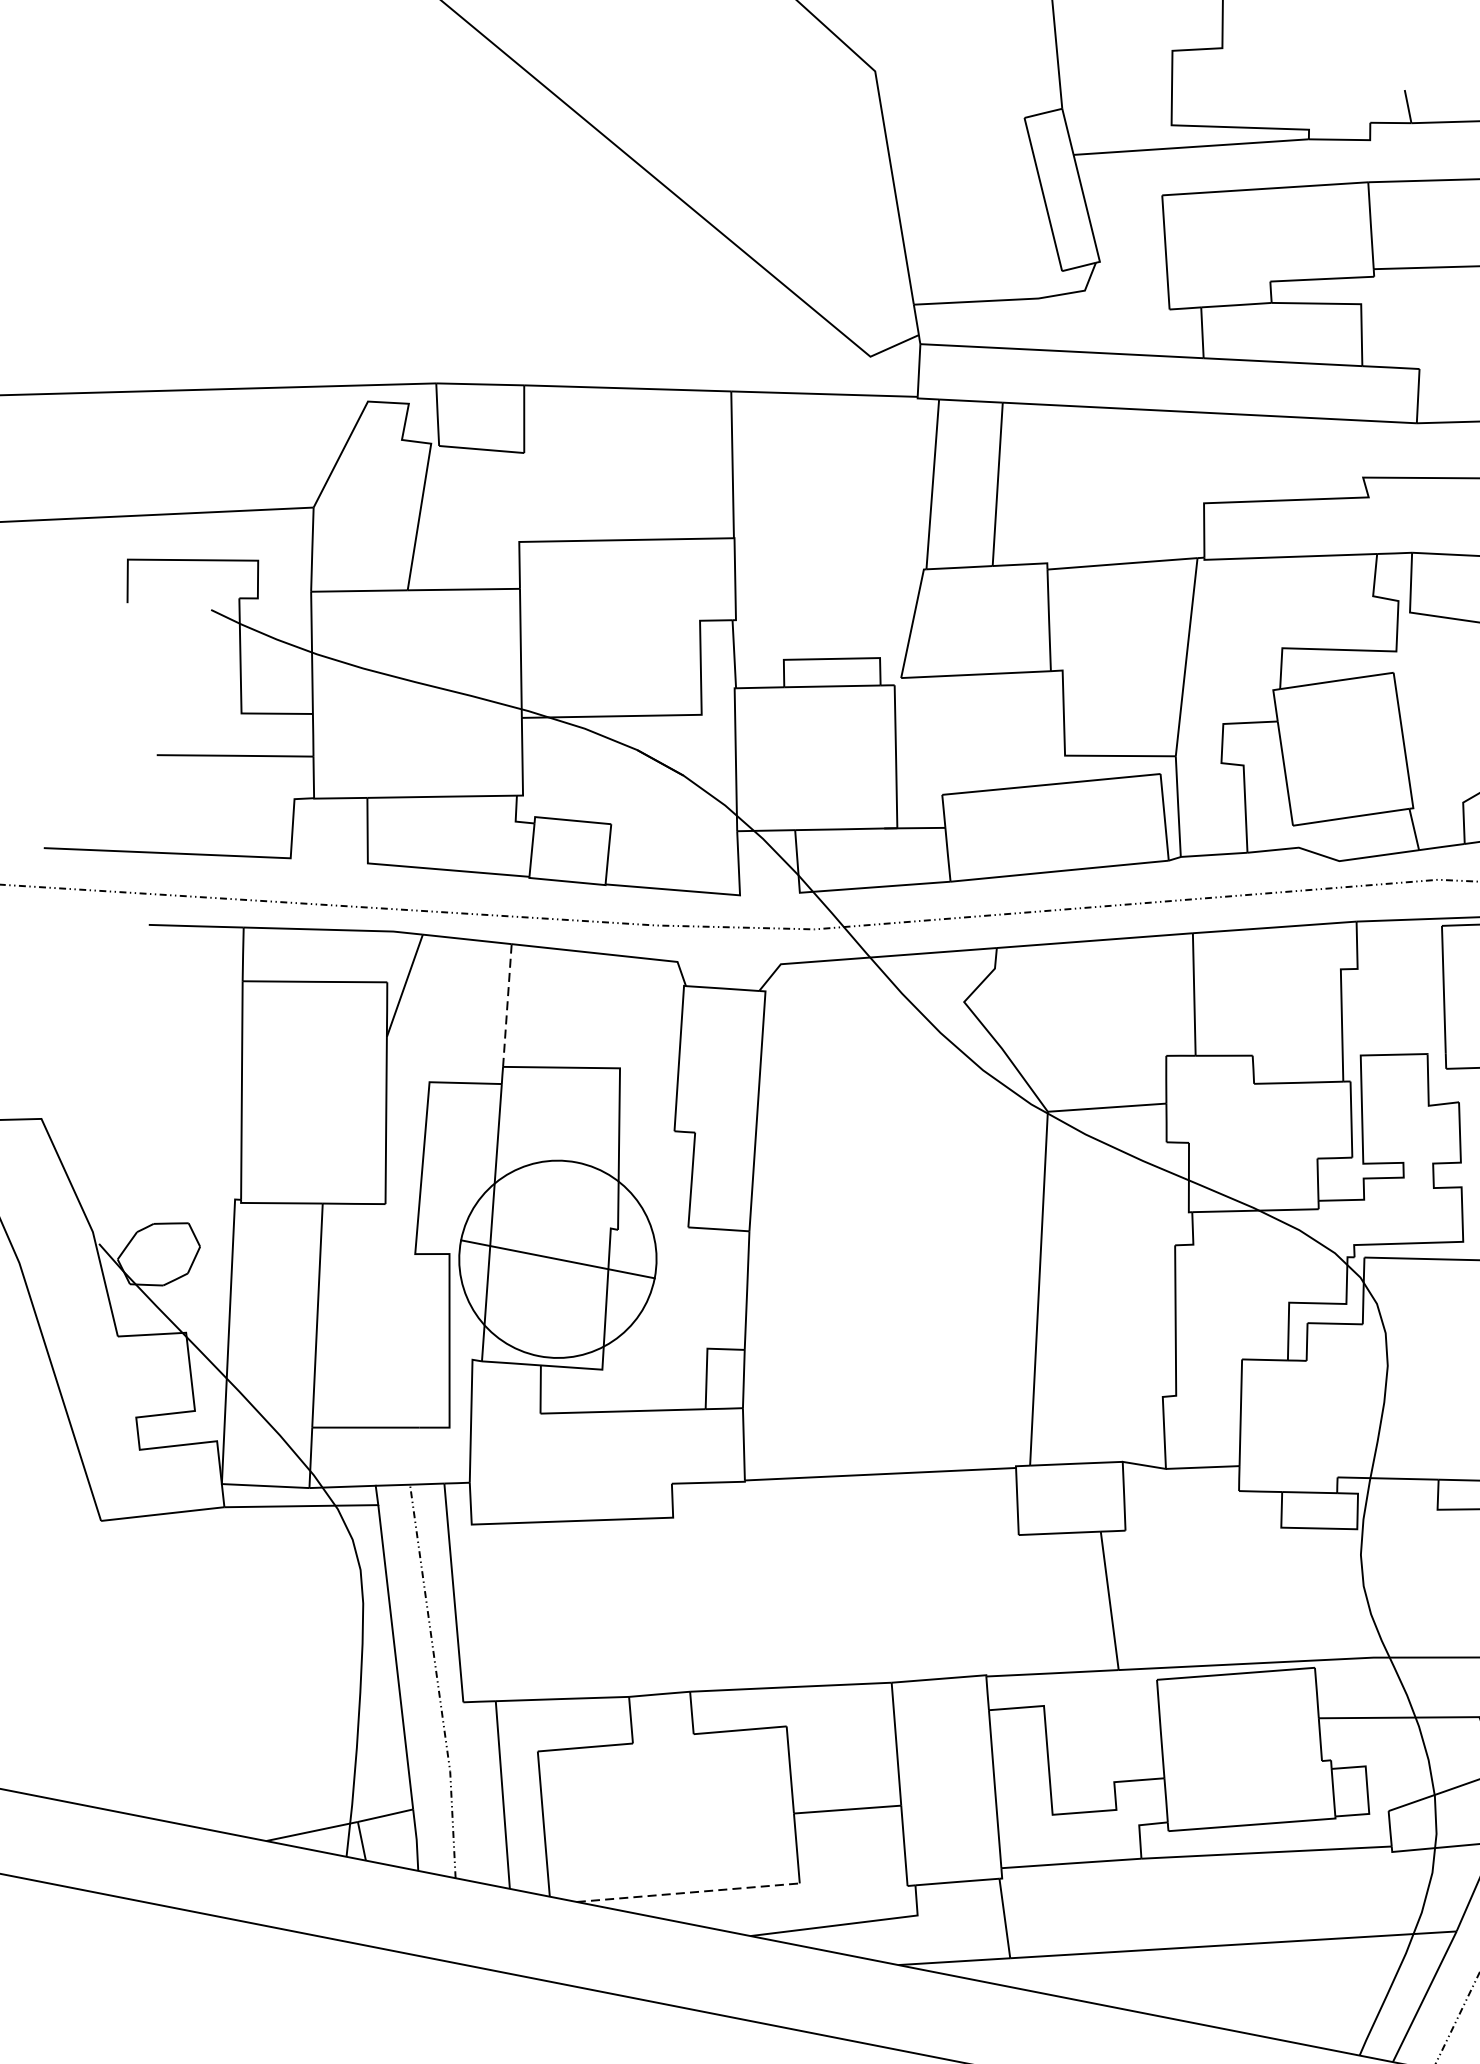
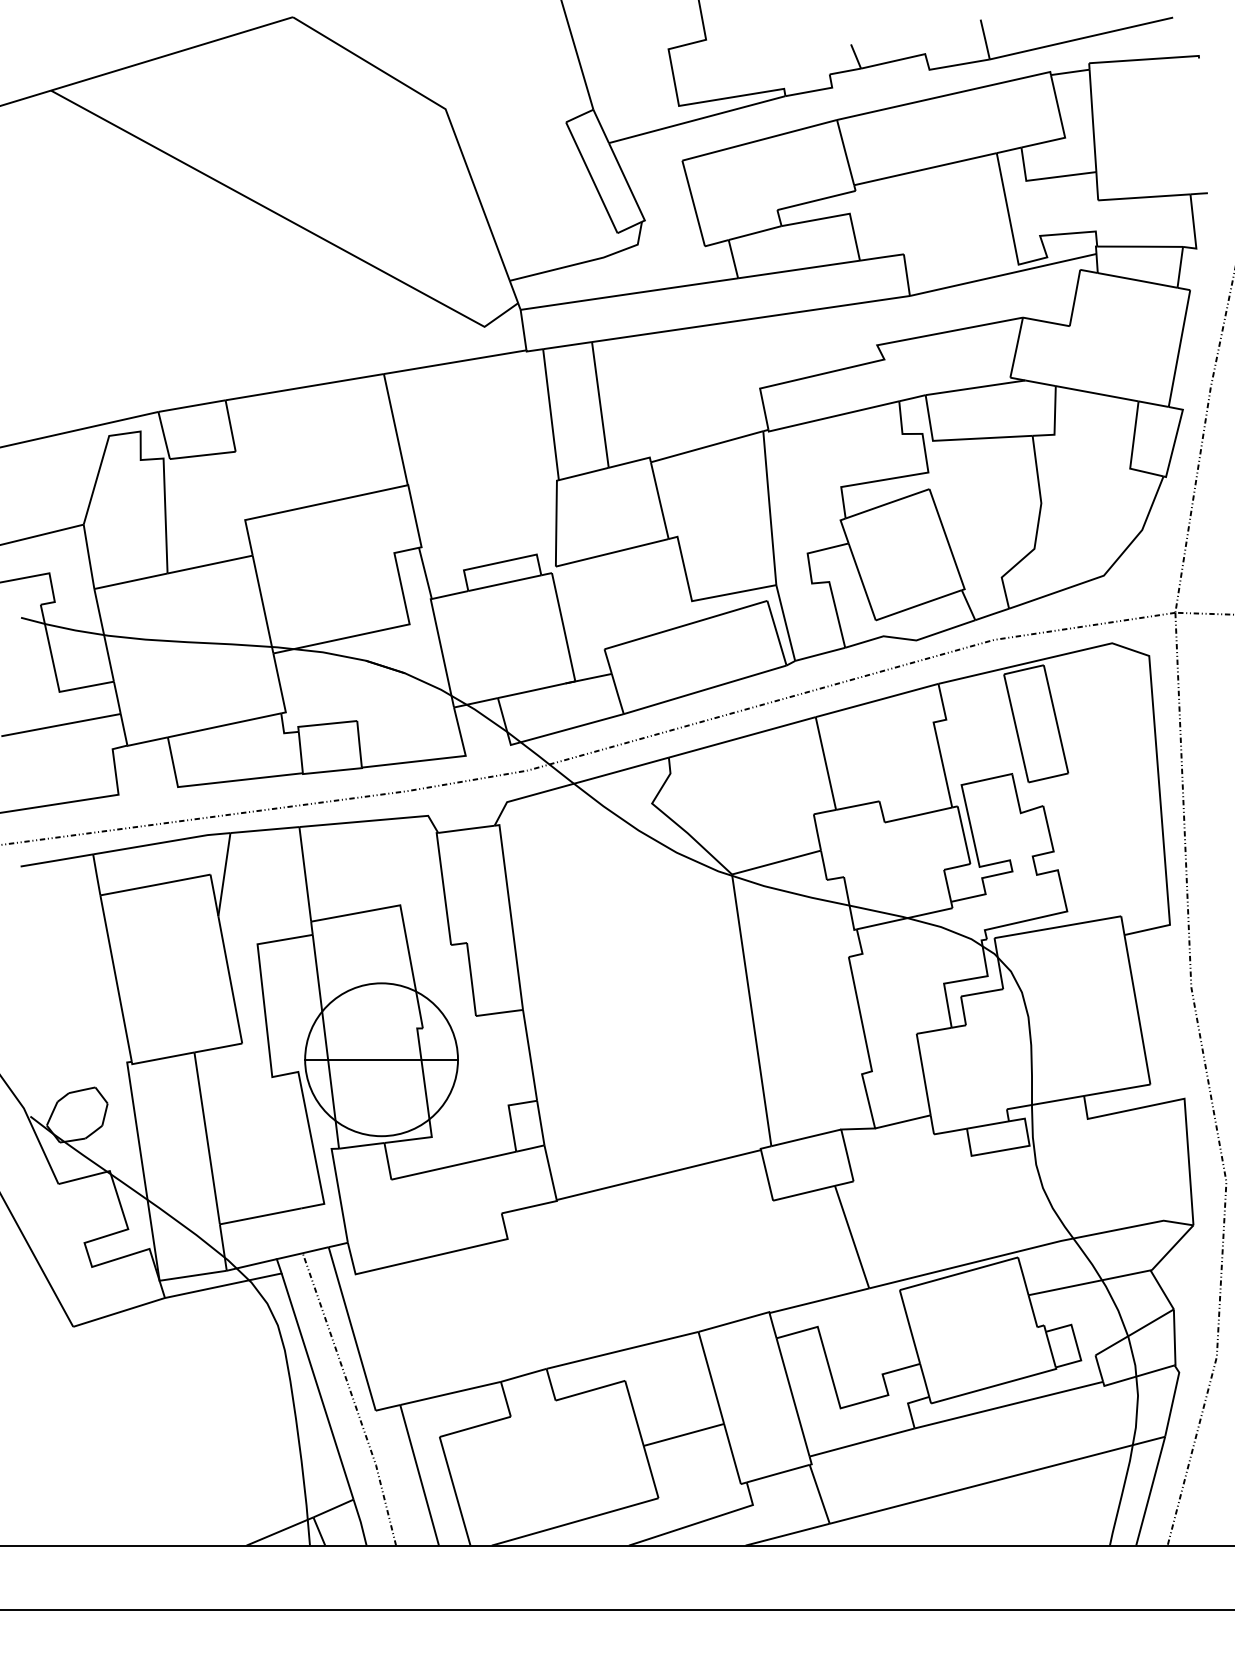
line: (507, 1004) -> (305, 873), dashed -> solid
line: (688, 1892) -> (575, 1521), dashed -> solid

